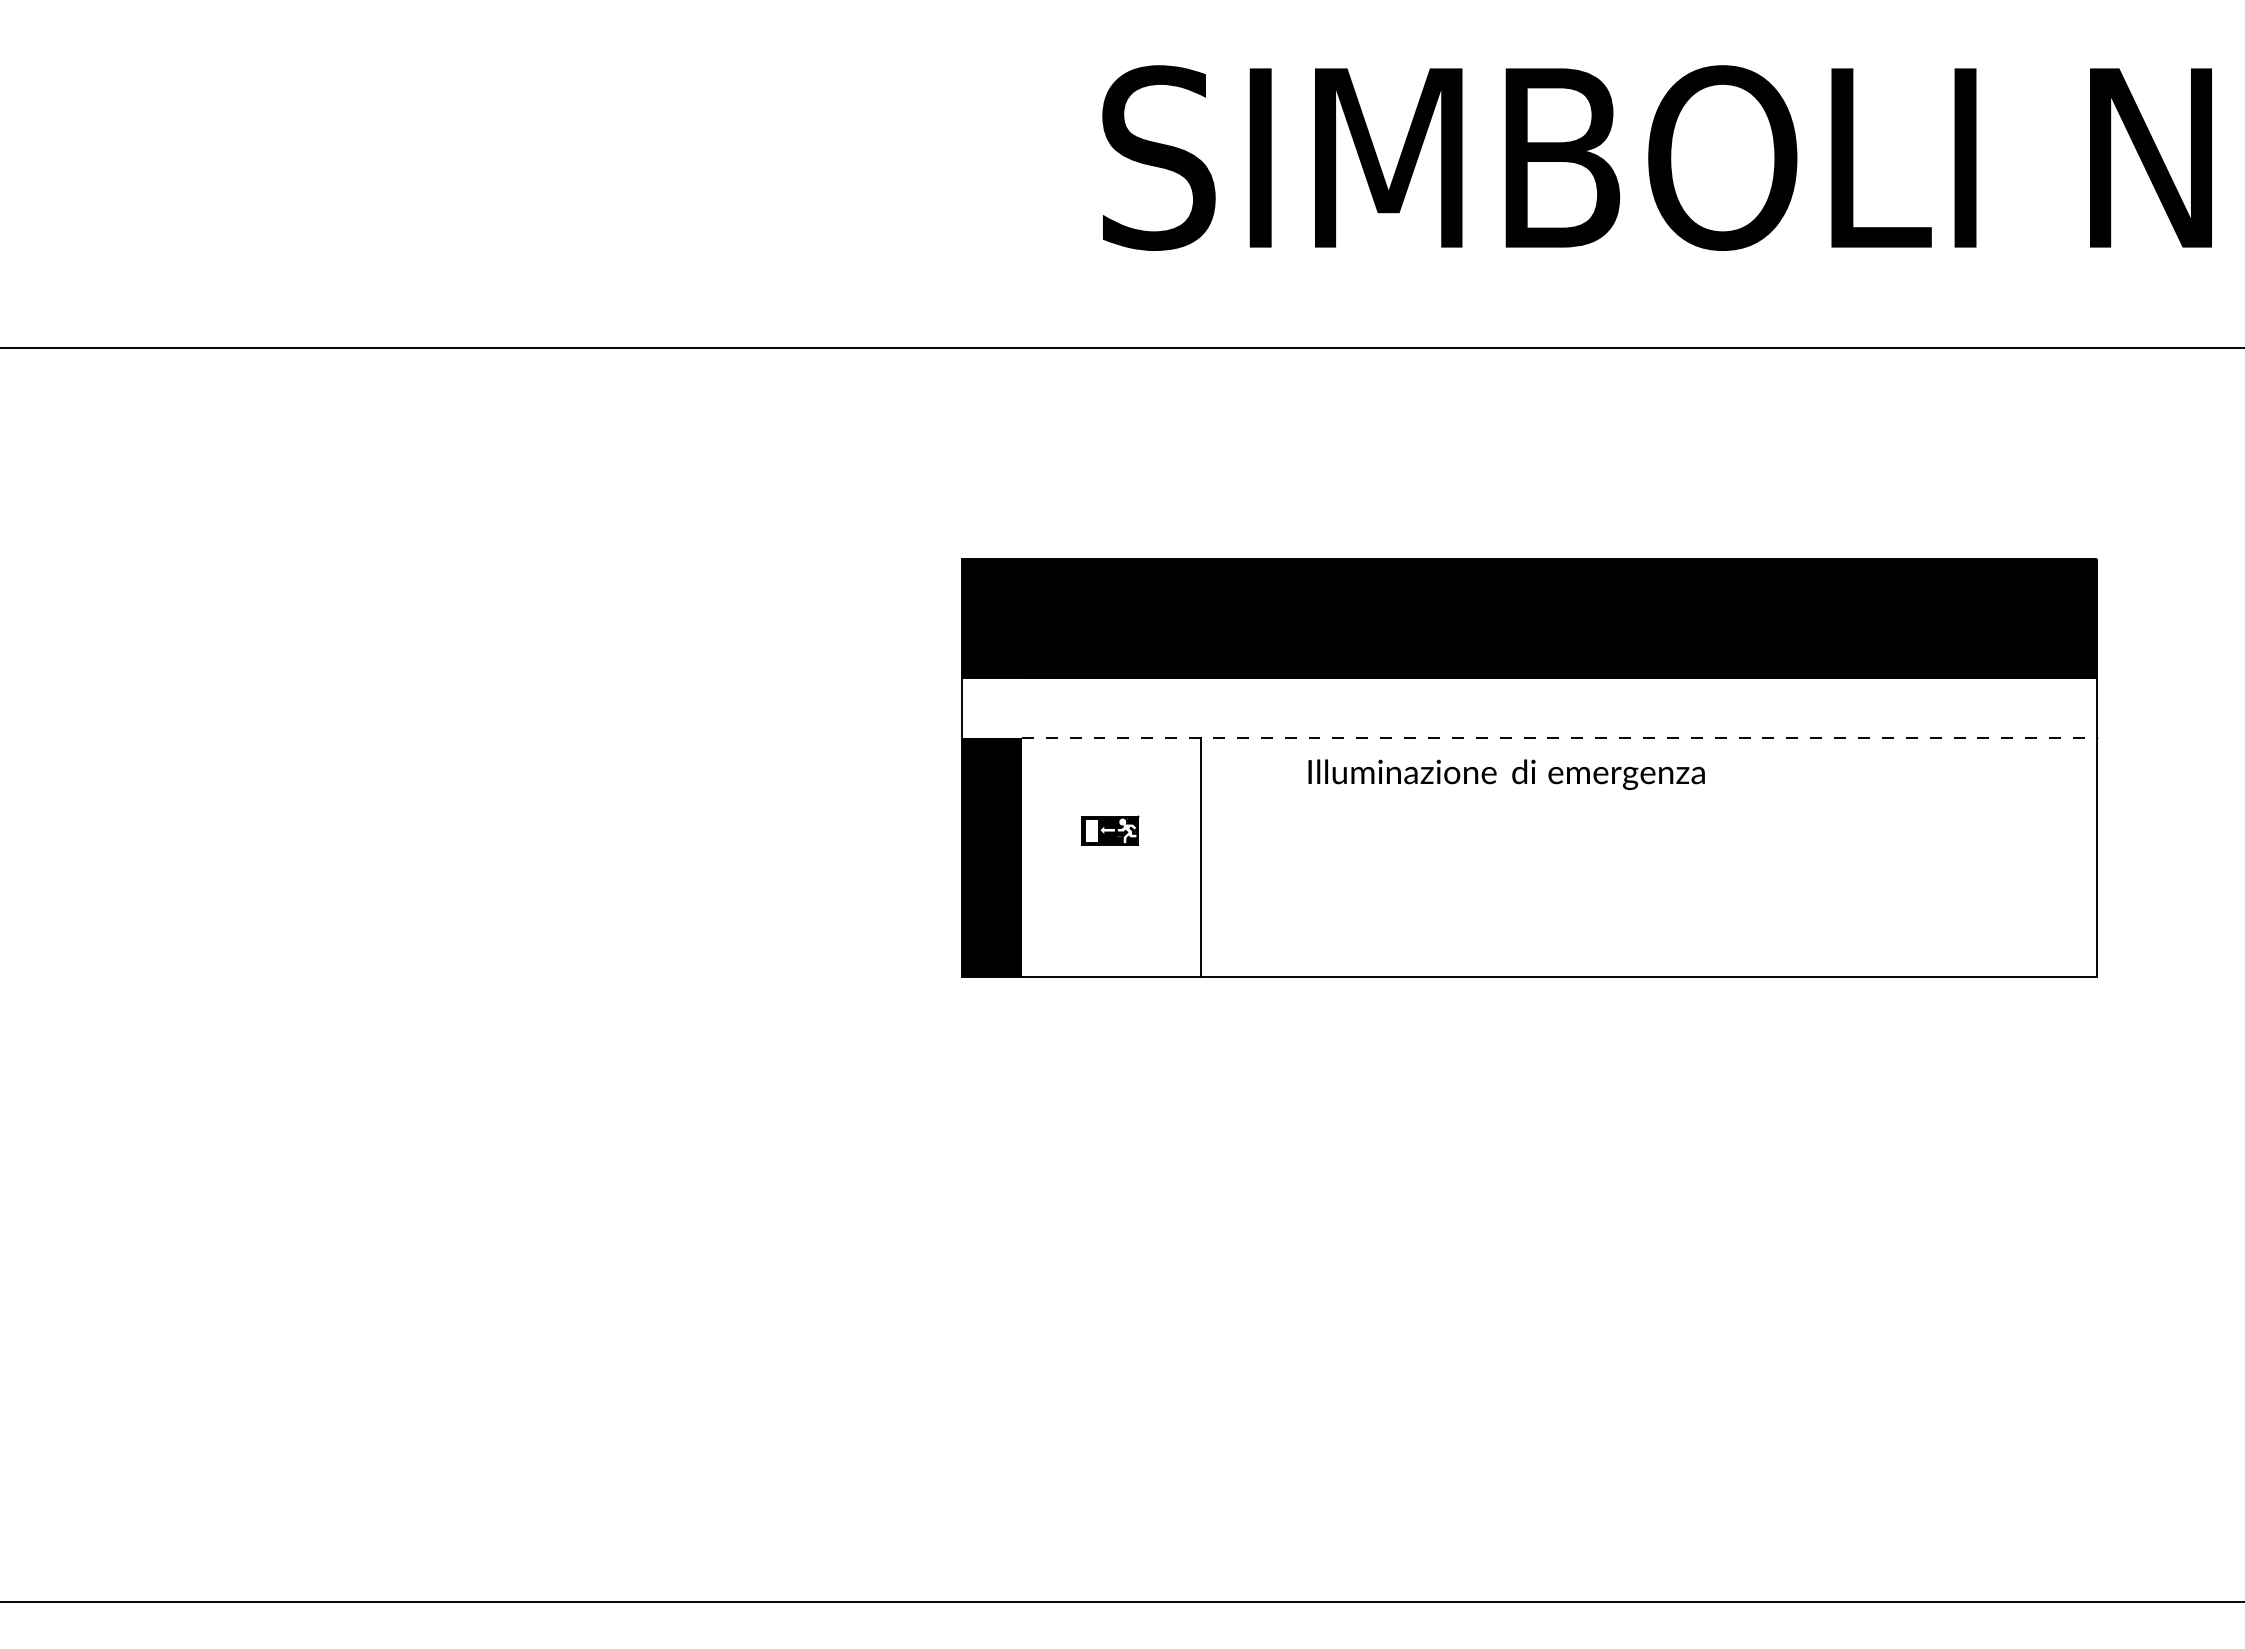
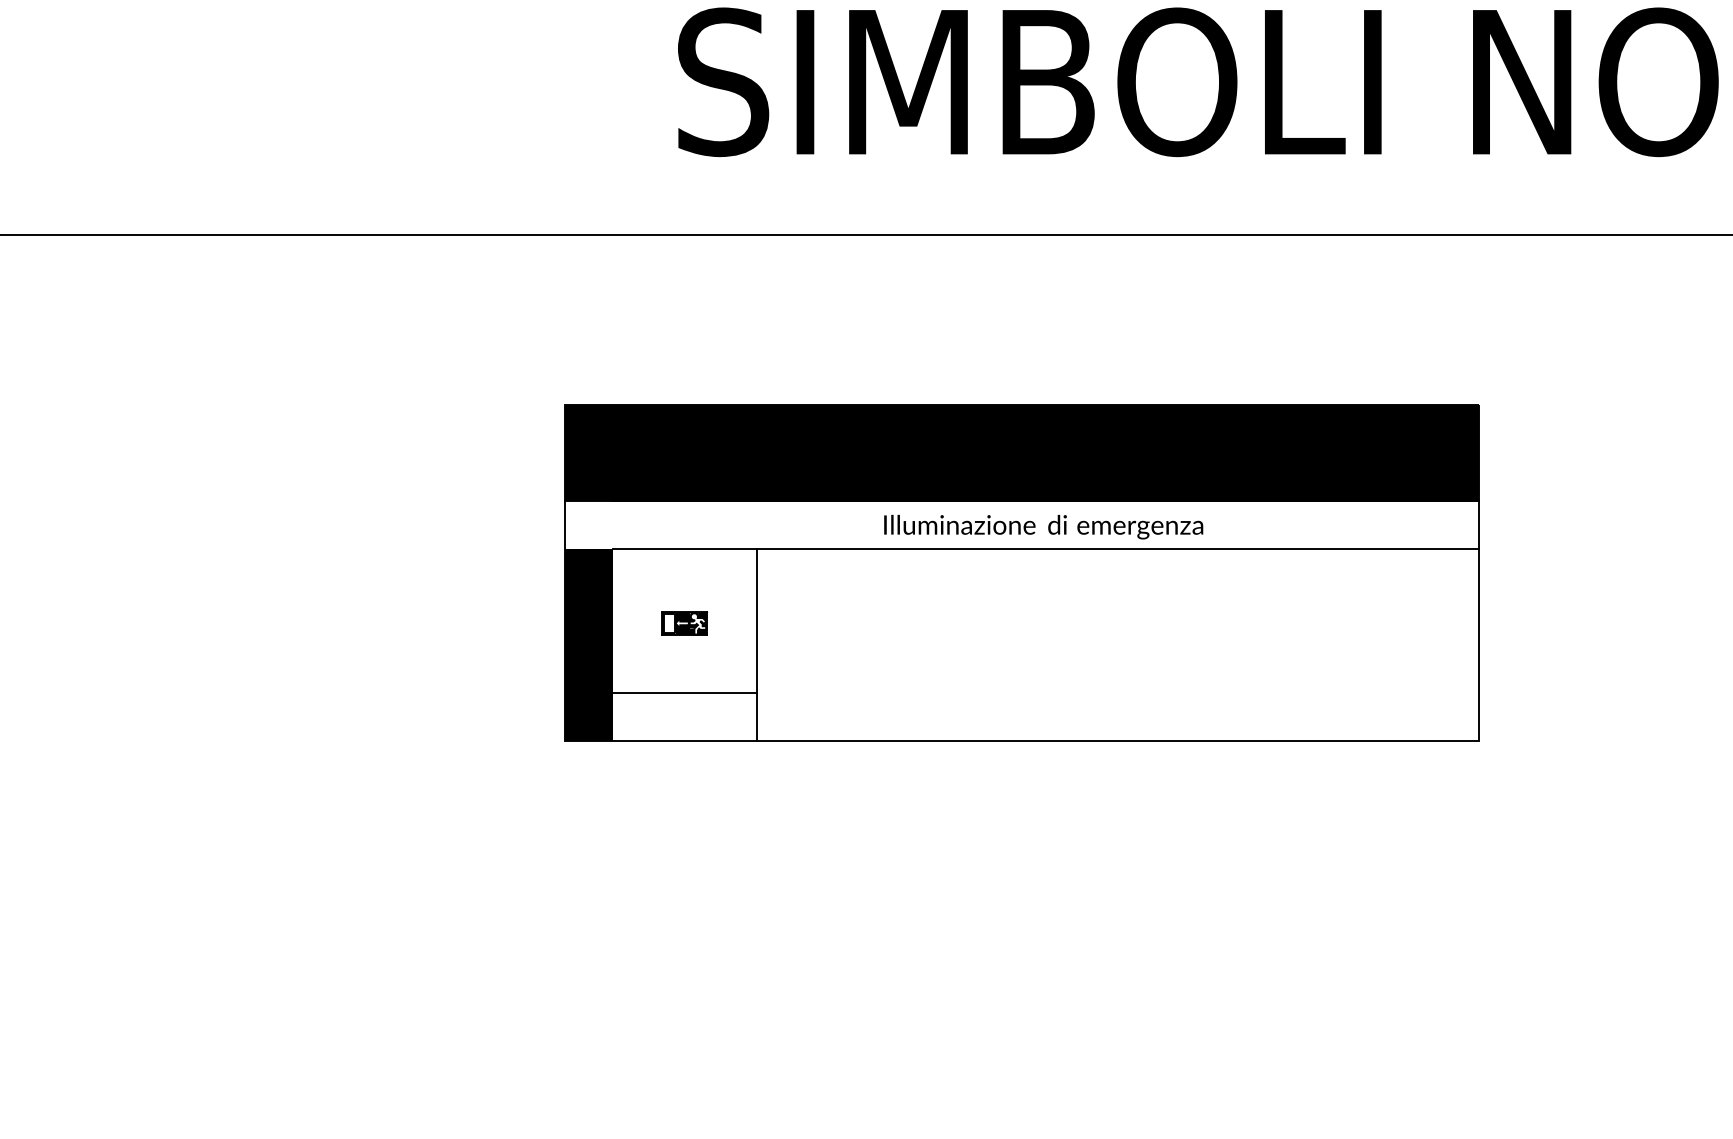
line: (1559, 737) -> (1045, 548), dashed -> solid
text: (1506, 774) -> (1043, 526), moved
line: (1111, 917) -> (685, 693), added

